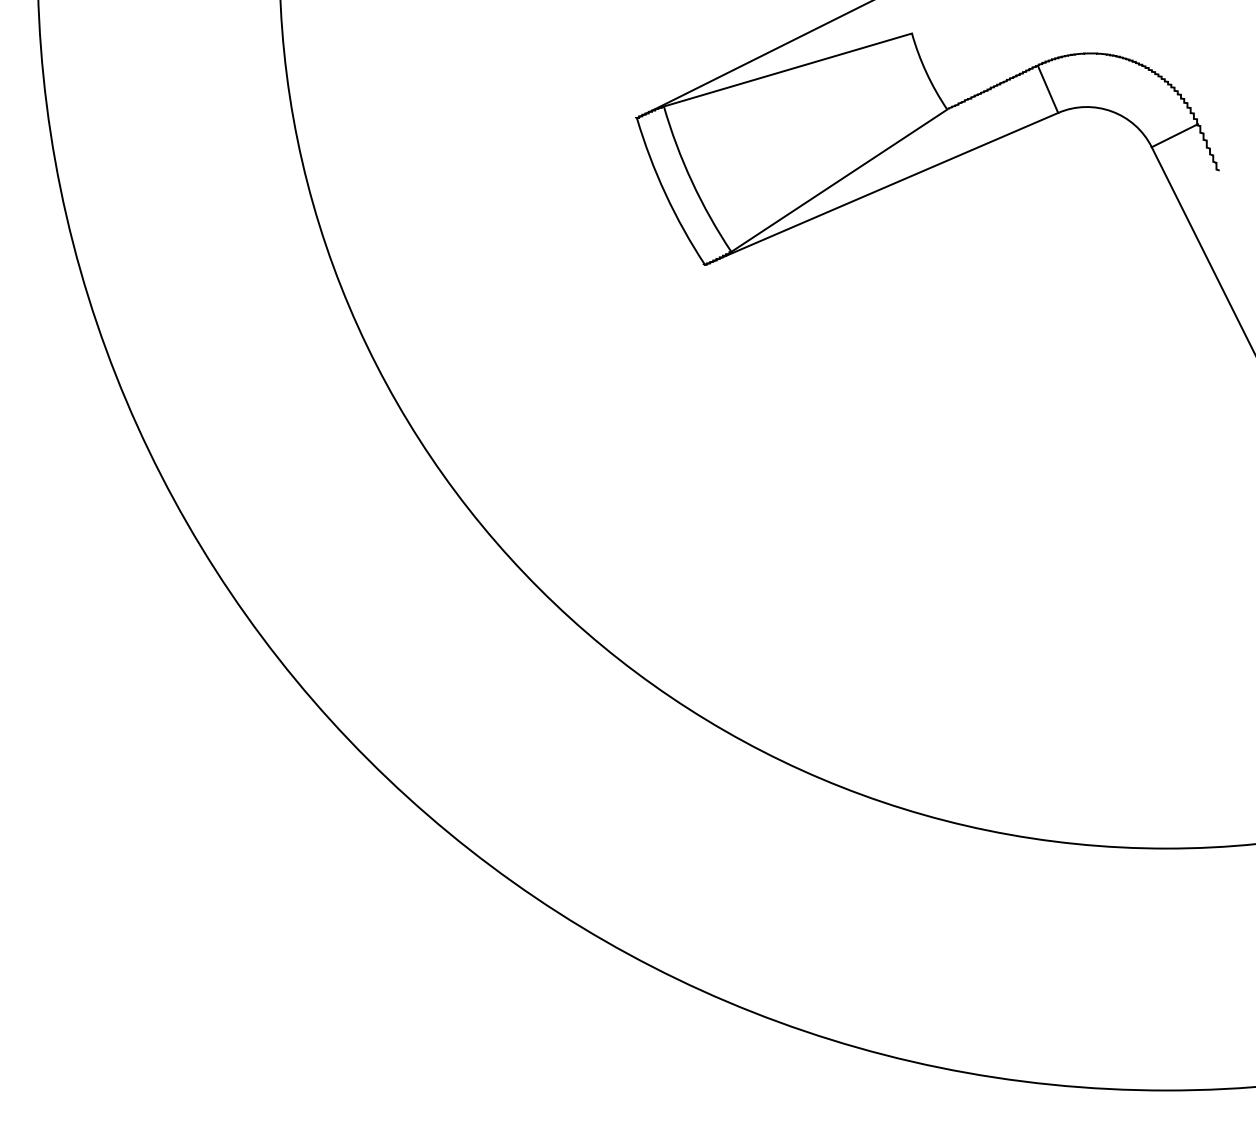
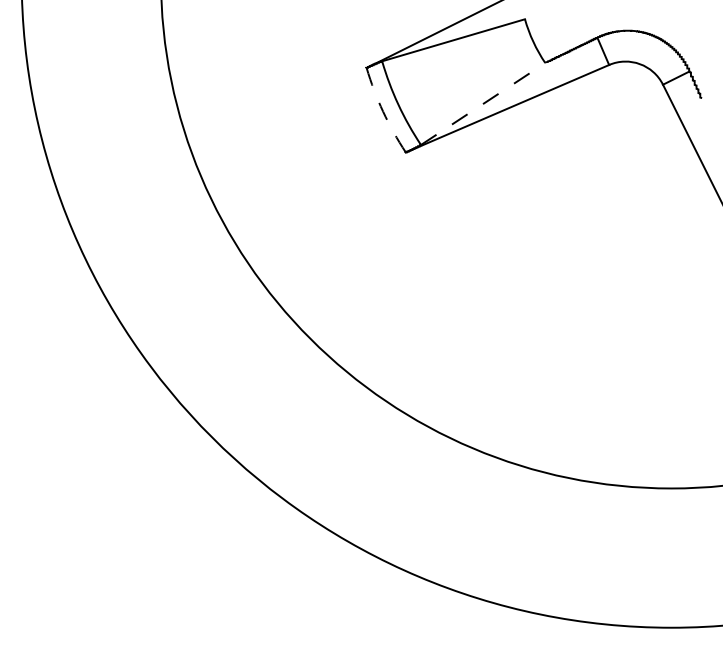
line: (839, 179) -> (483, 103), solid -> dashed
arc: (666, 193) -> (383, 111), solid -> dashed

